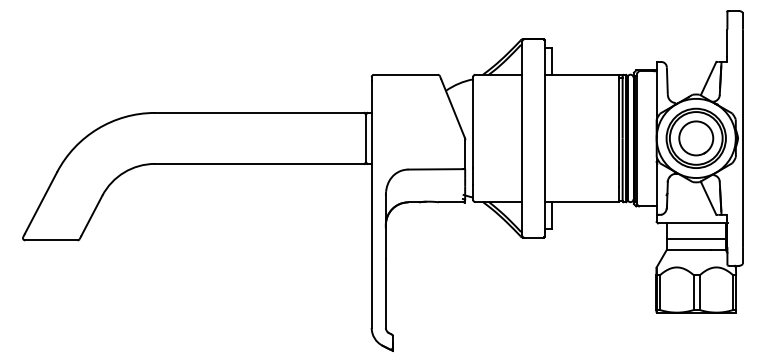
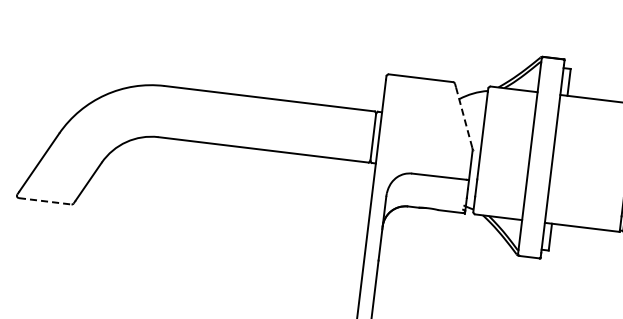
line: (452, 108) -> (463, 117), solid -> dashed
line: (51, 240) -> (45, 201), solid -> dashed

